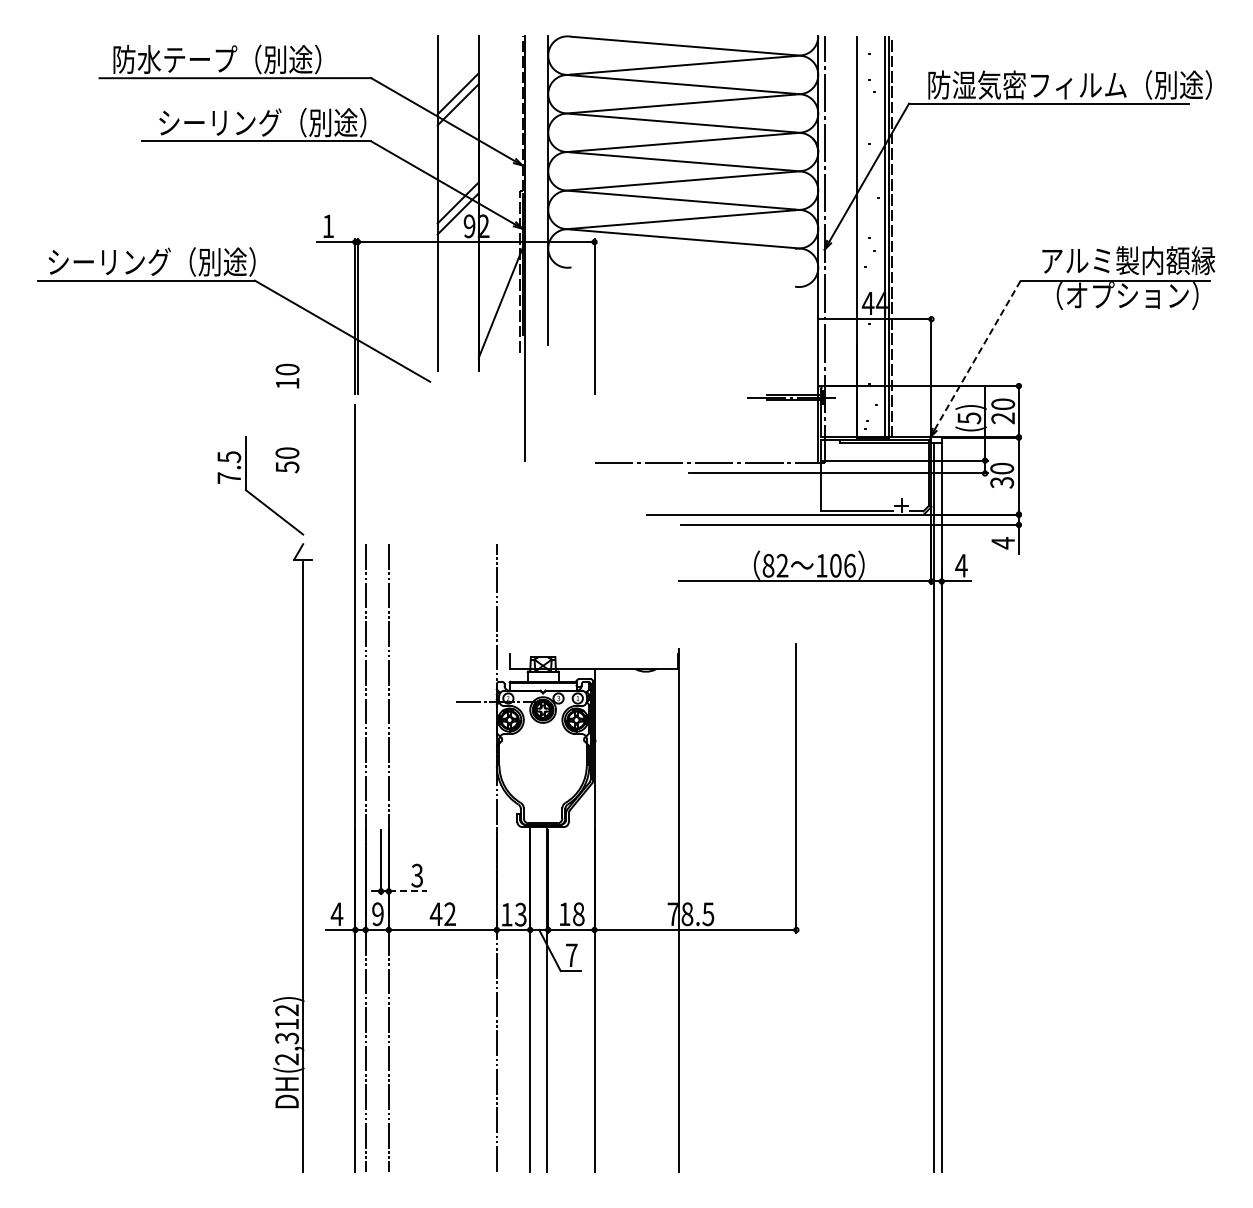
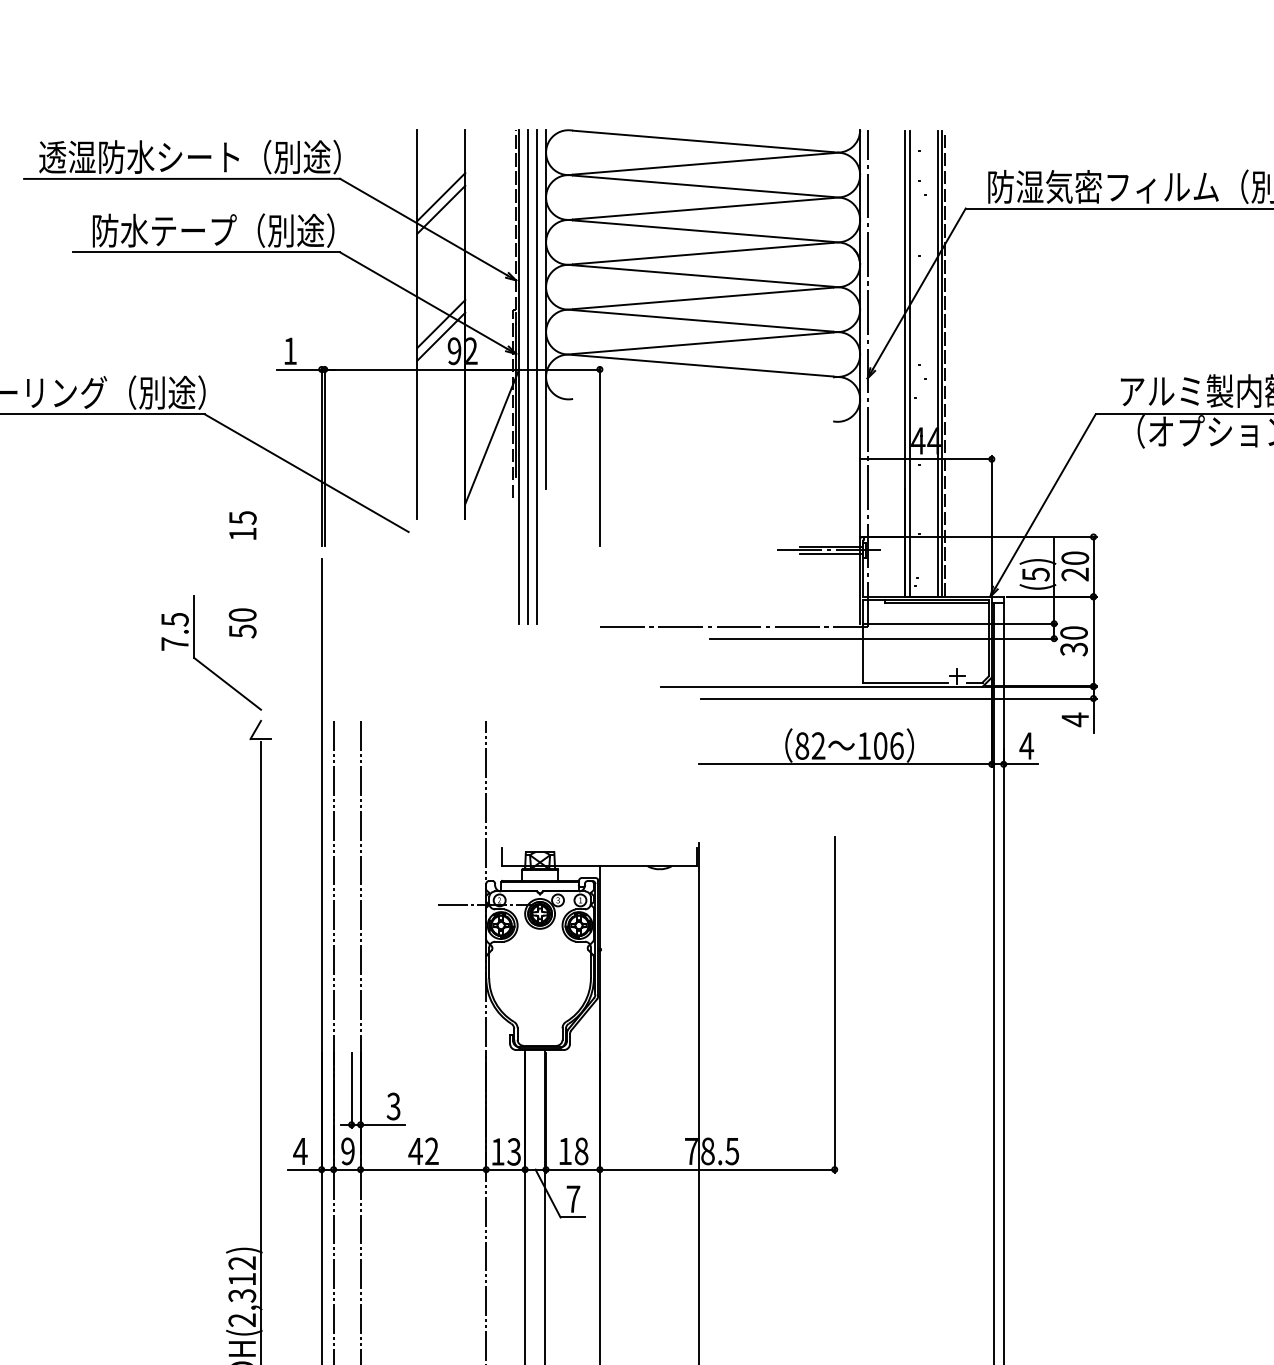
text: (241, 59) -> (189, 157), 防水テープ（別途） -> 透湿防水シート（別途）
text: (220, 122) -> (164, 230), シーリング（別途） -> 防水テープ（別途）
line: (860, 237) -> (909, 364), added
line: (532, 248) -> (527, 376), added
line: (540, 248) -> (537, 376), added
line: (977, 354) -> (1045, 500), dashed -> solid
text: (287, 369) -> (242, 517), 10 -> 15
line: (408, 891) -> (383, 1124), dashed -> solid

